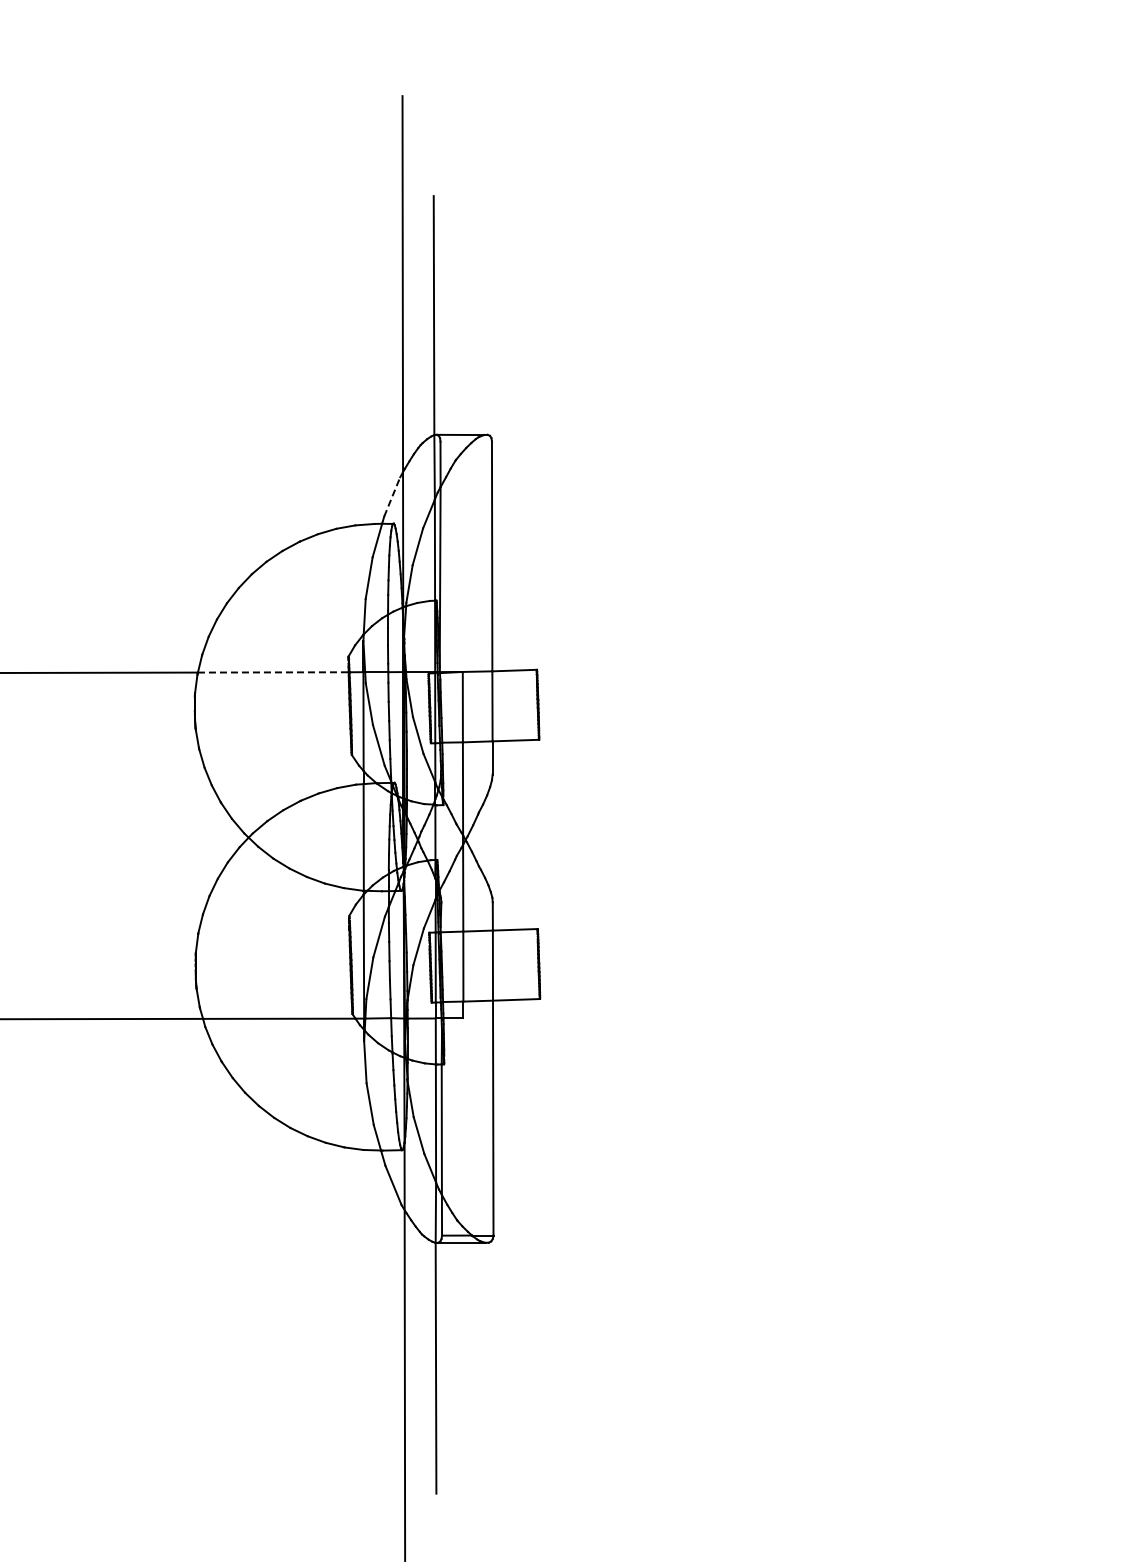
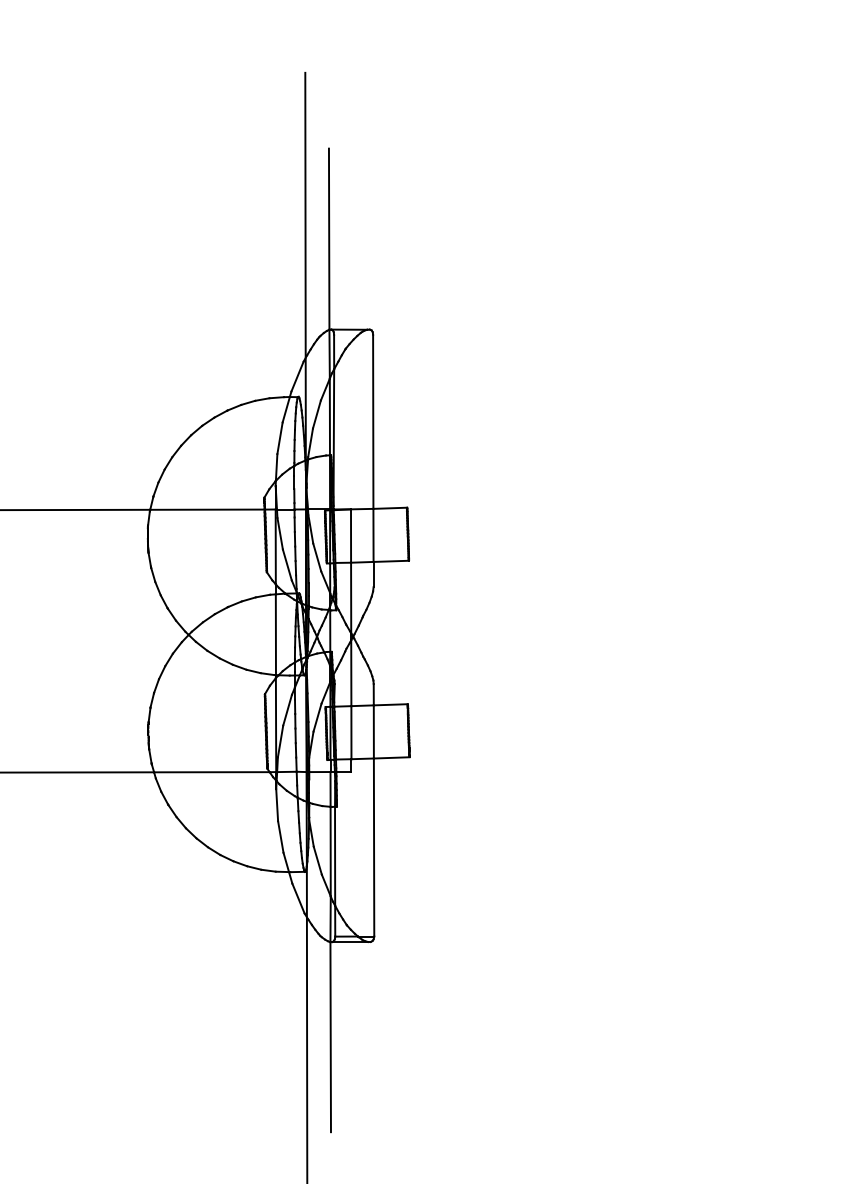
line: (392, 496) -> (297, 376), dashed -> solid
line: (273, 672) -> (207, 509), dashed -> solid

